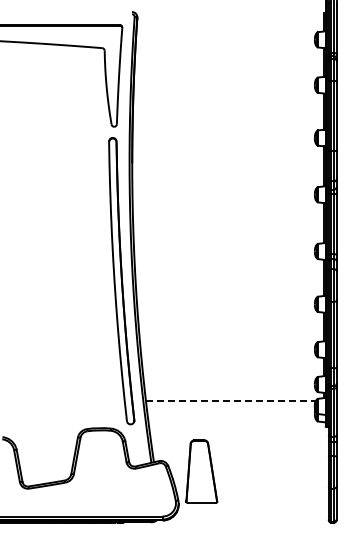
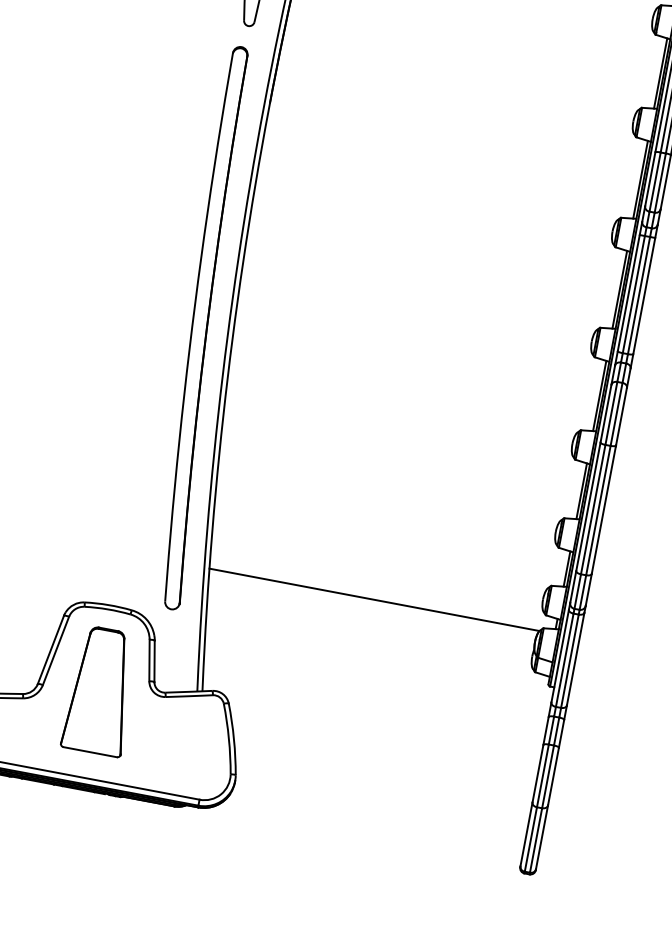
line: (231, 400) -> (375, 599), dashed -> solid
part: (201, 471) -> (101, 690), moved

